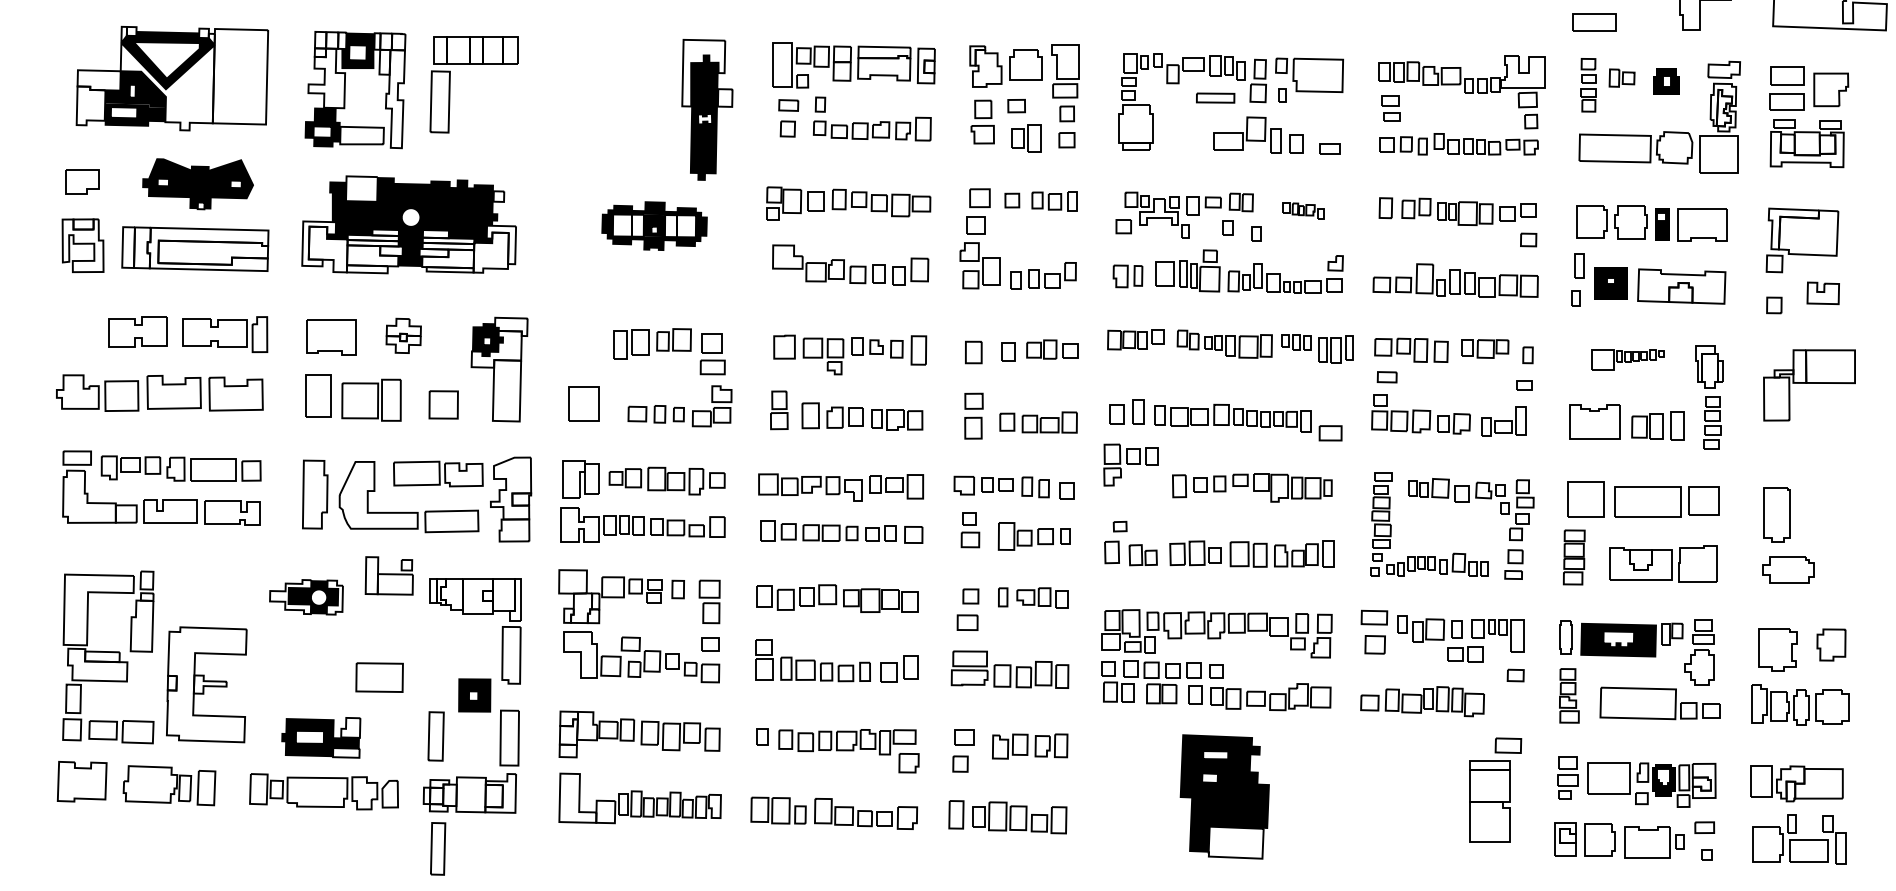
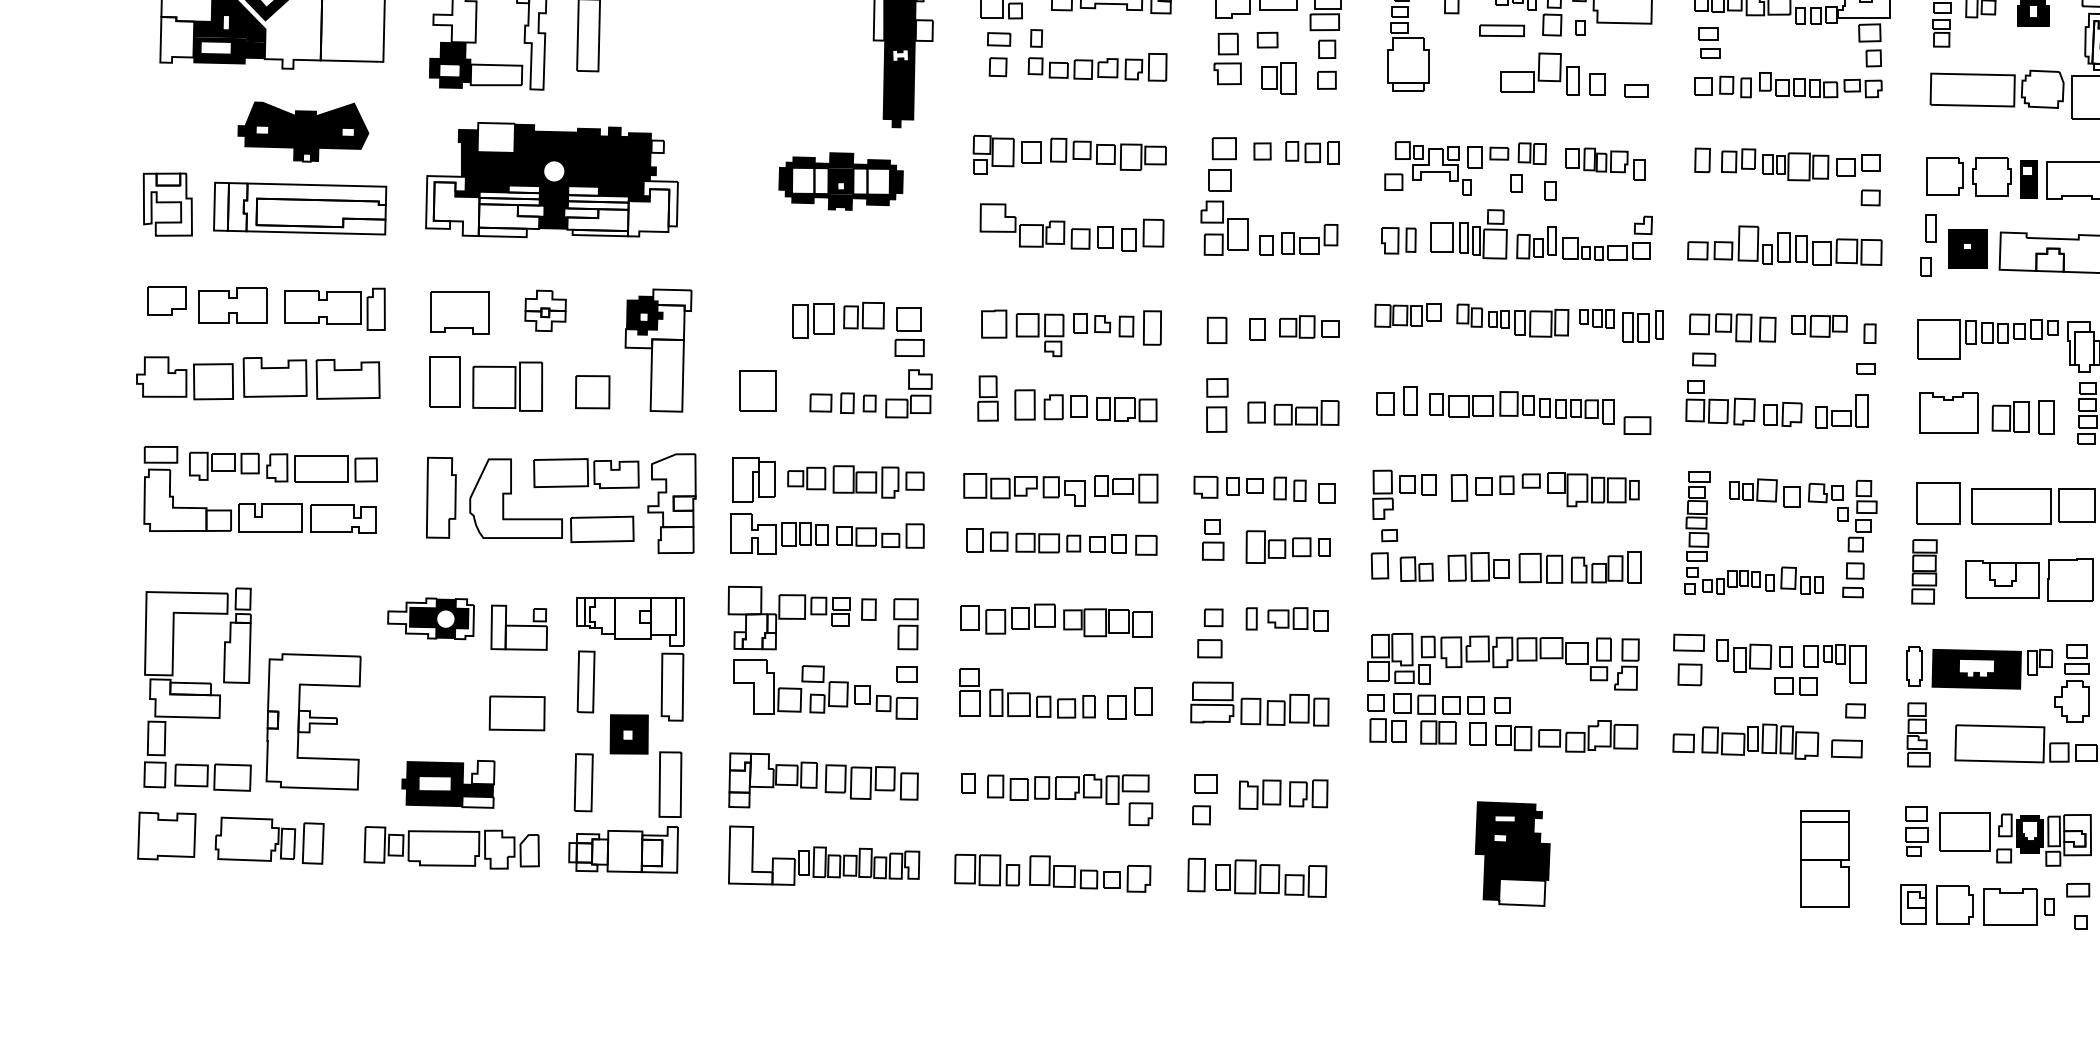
part: (82, 181) -> (167, 300), moved
part: (1303, 211) -> (1605, 164), size x1.67
part: (1627, 359) -> (1987, 338), size x1.67
part: (1130, 464) -> (1404, 494), moved
part: (388, 575) -> (518, 627), moved
part: (1508, 745) -> (1847, 748), moved
part: (1224, 796) -> (1512, 853), size x0.71
part: (438, 848) -> (586, 681), moved

